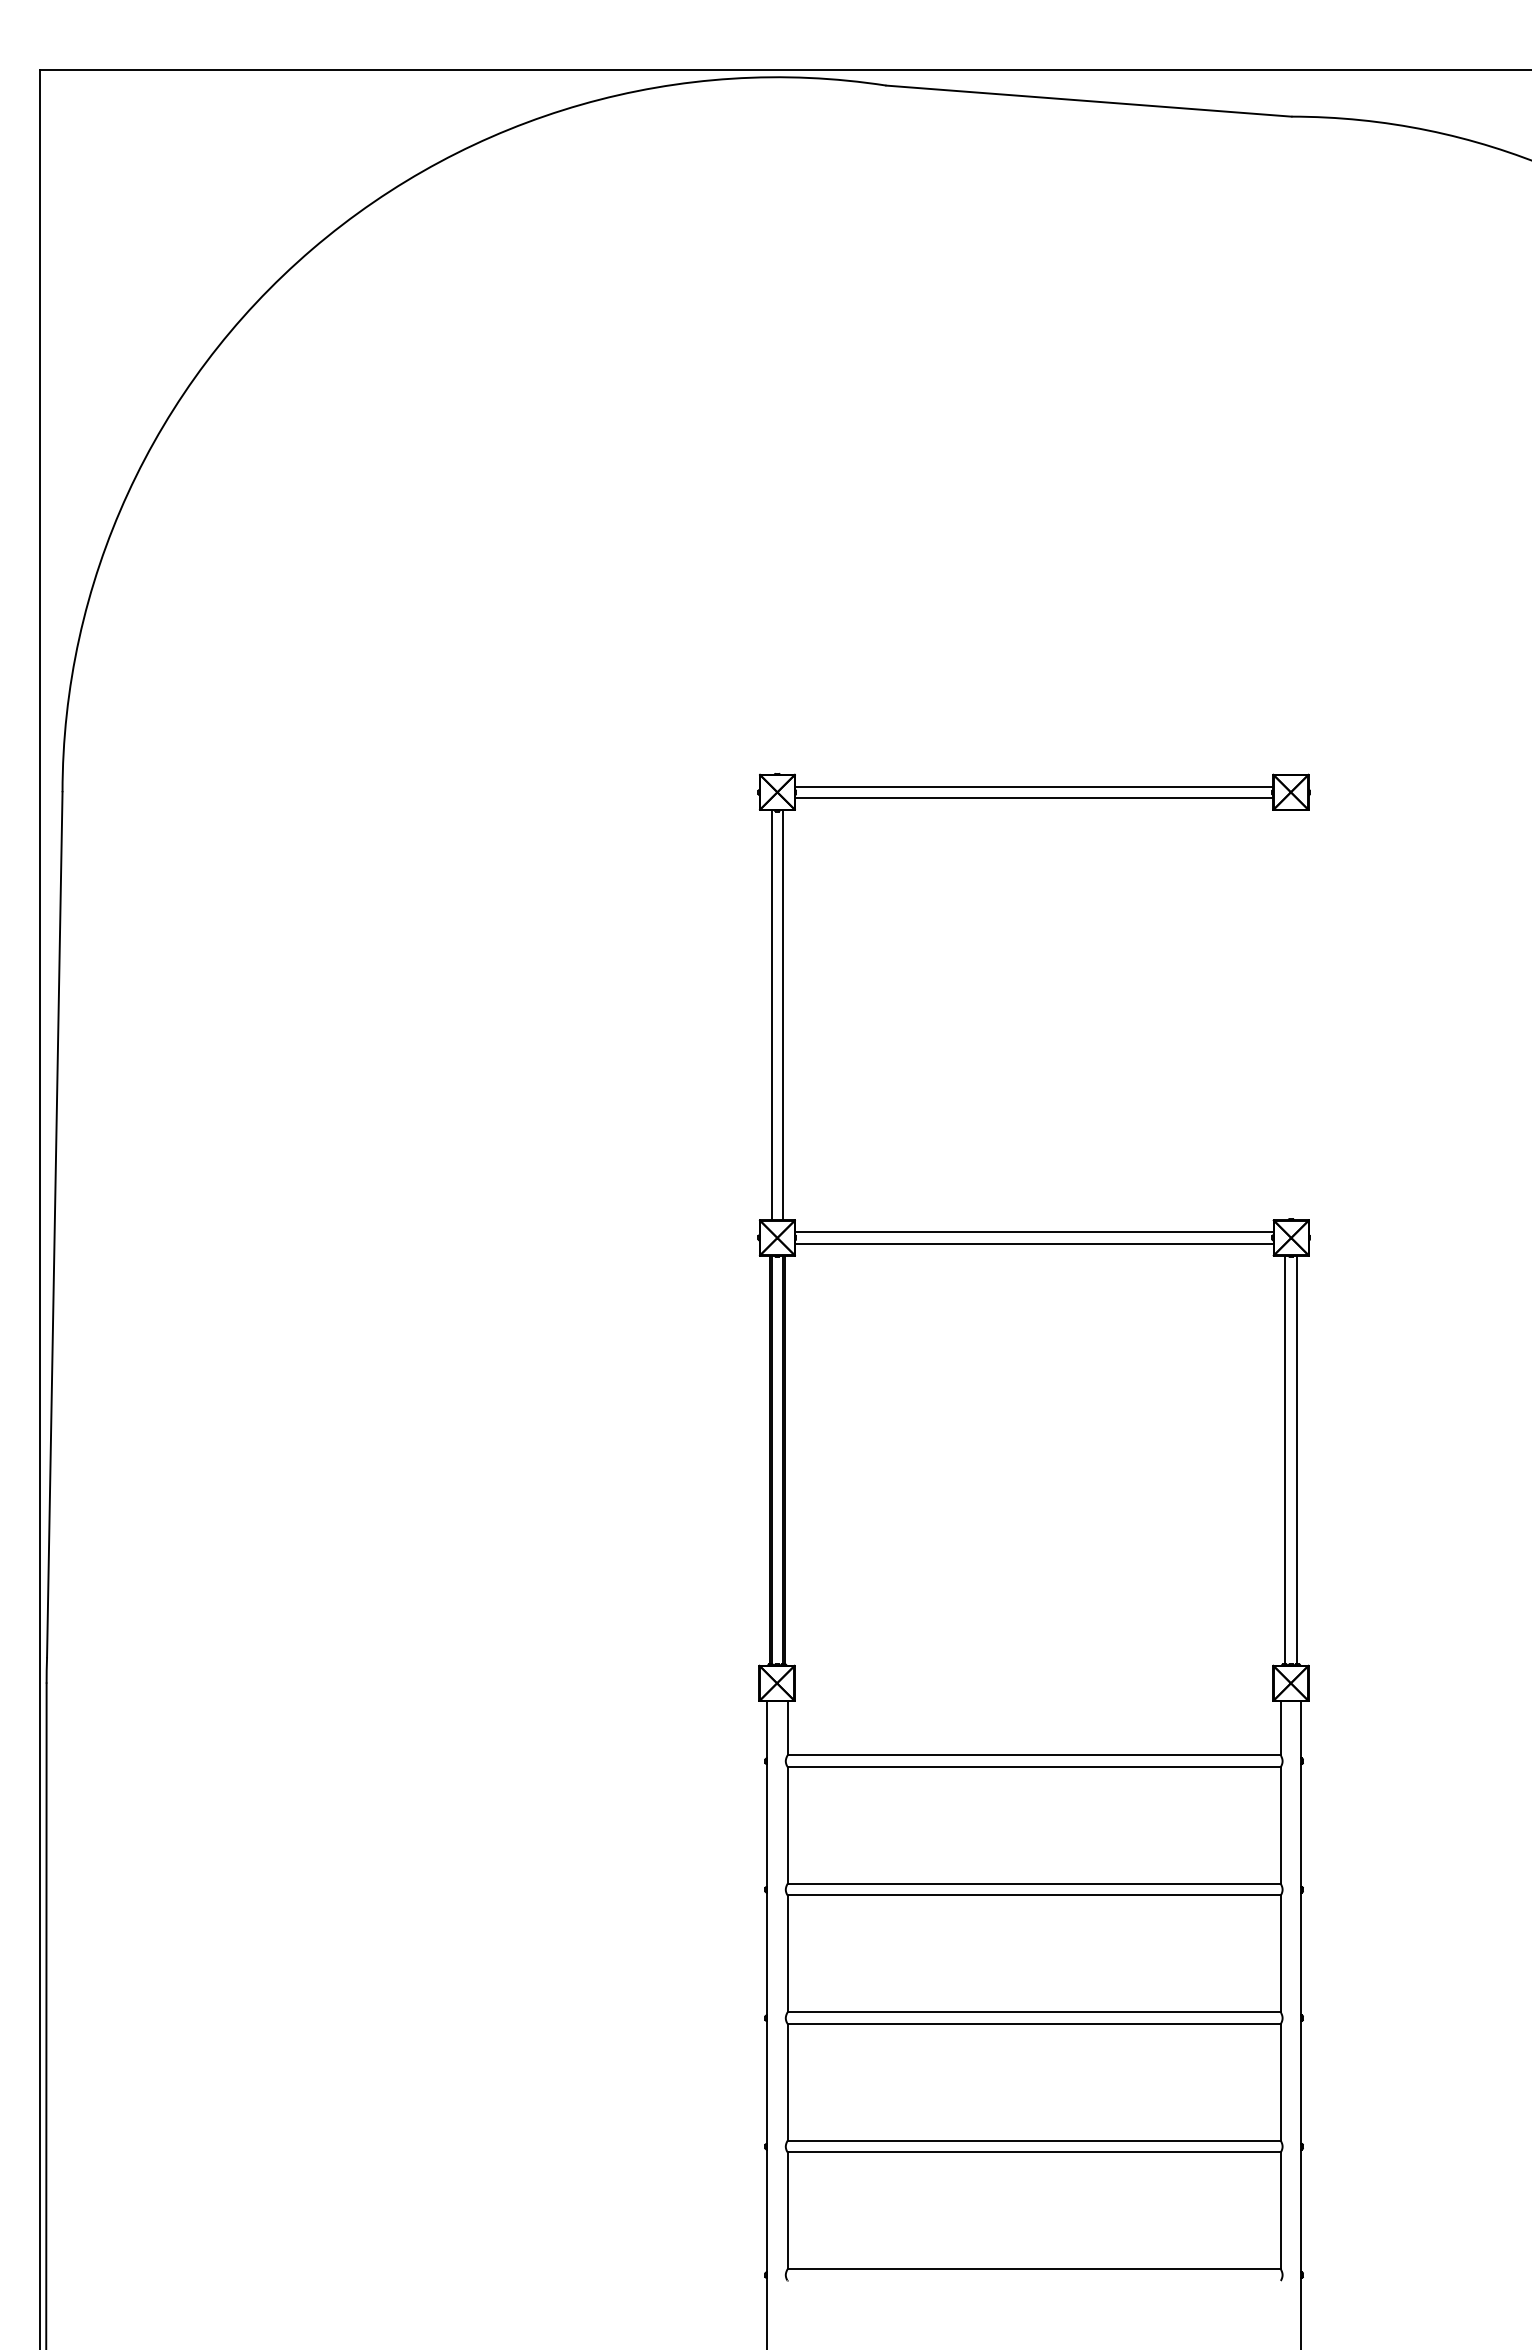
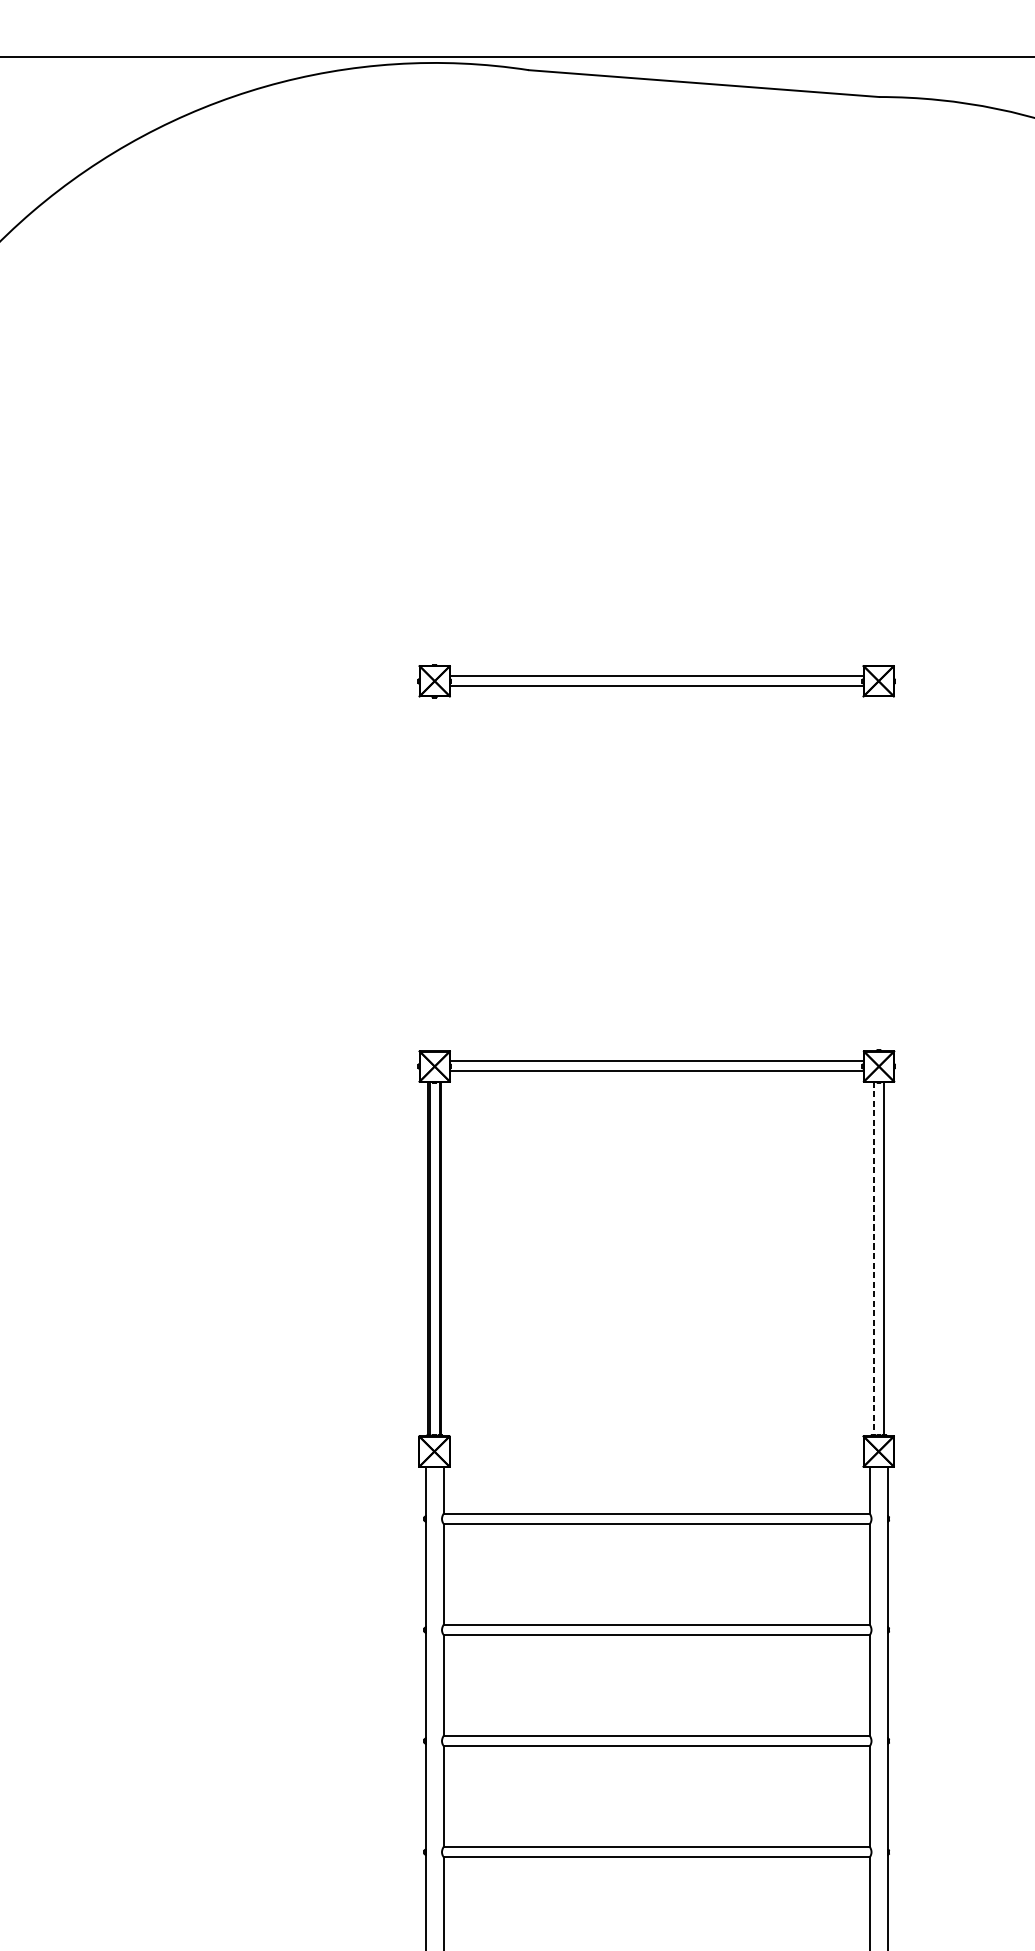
line: (771, 1014) -> (429, 873), removed
line: (783, 1014) -> (440, 873), removed
line: (1285, 1460) -> (874, 1258), solid -> dashed

